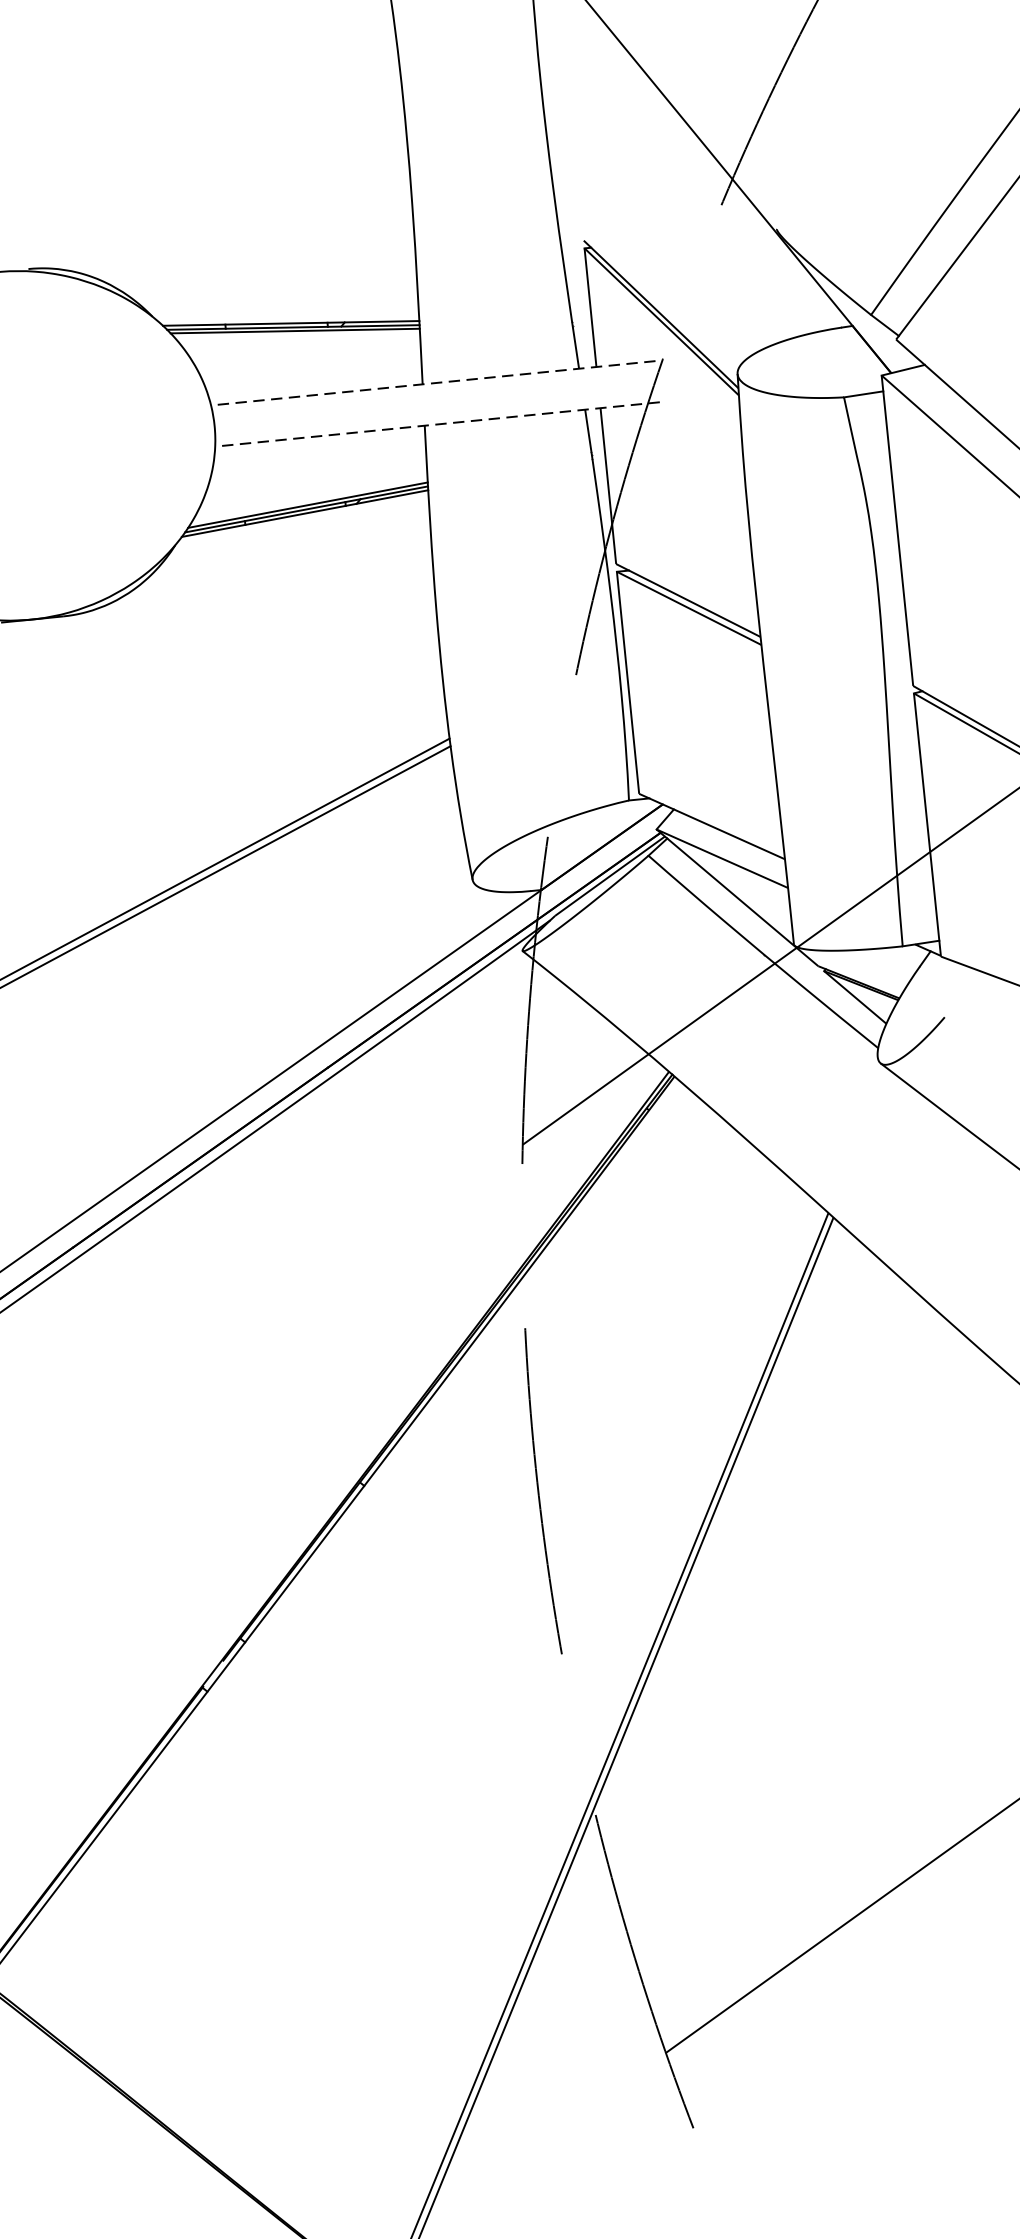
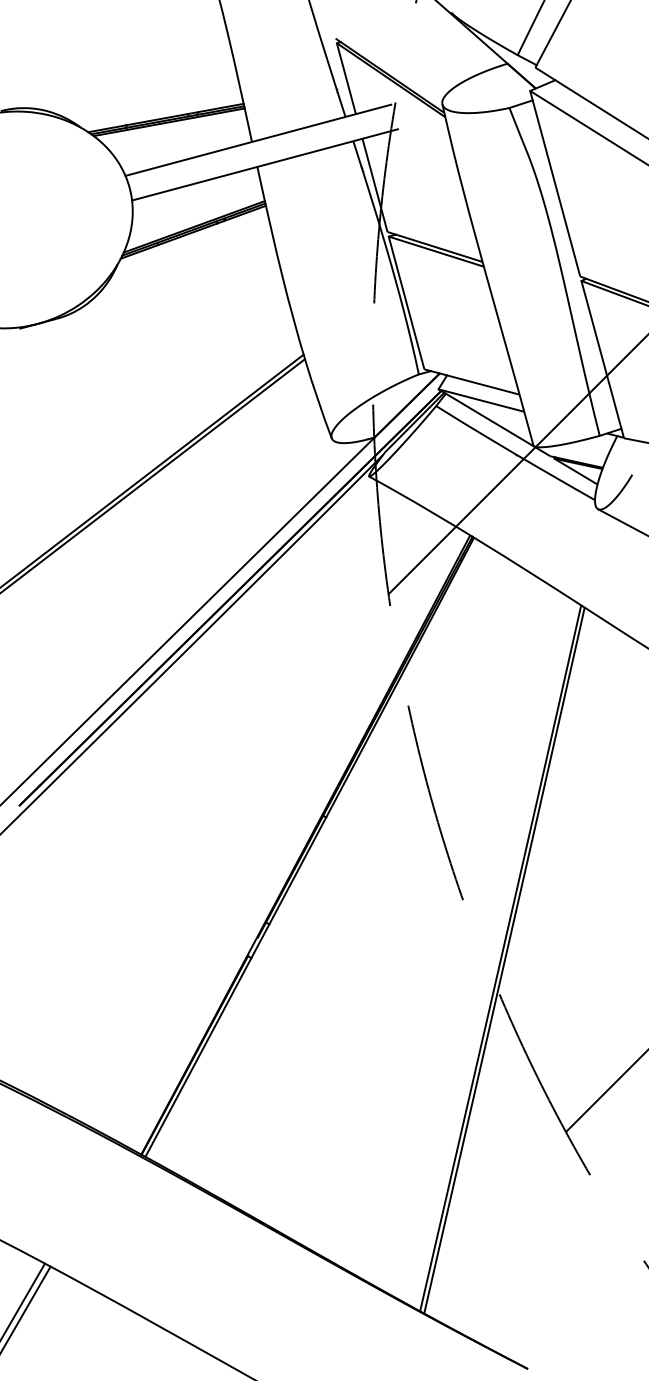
line: (433, 383) -> (258, 140), dashed -> solid
line: (438, 423) -> (265, 164), dashed -> solid

